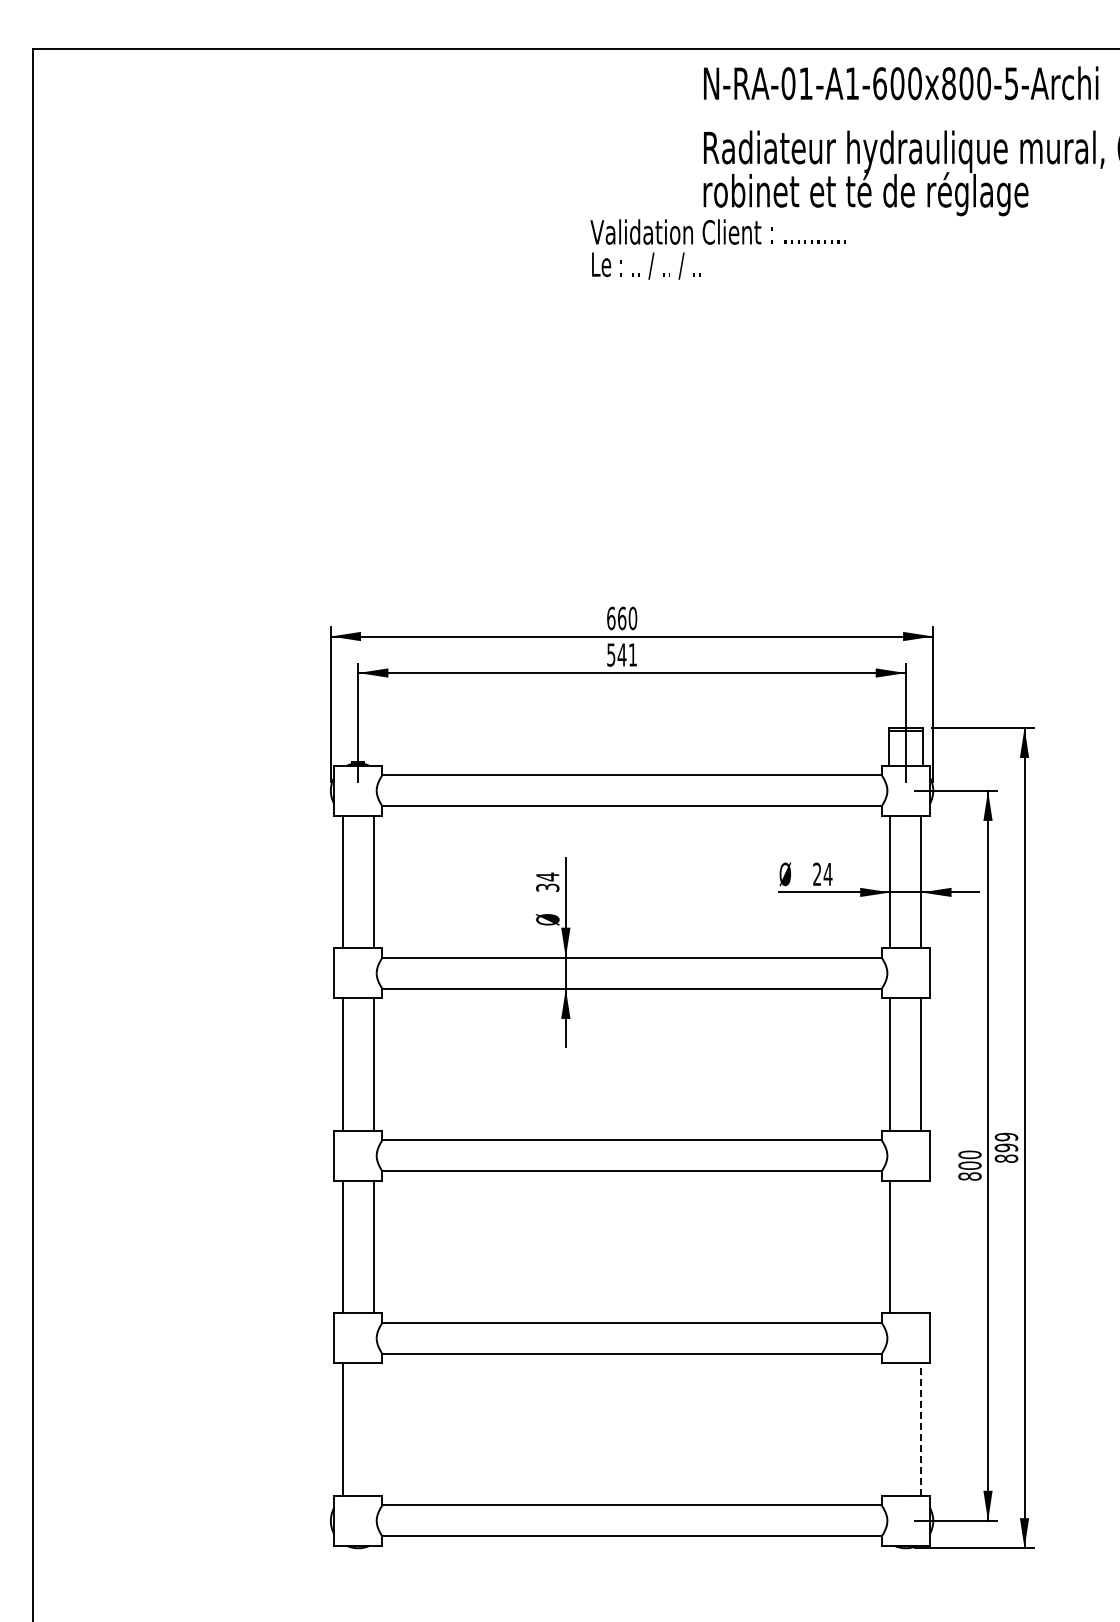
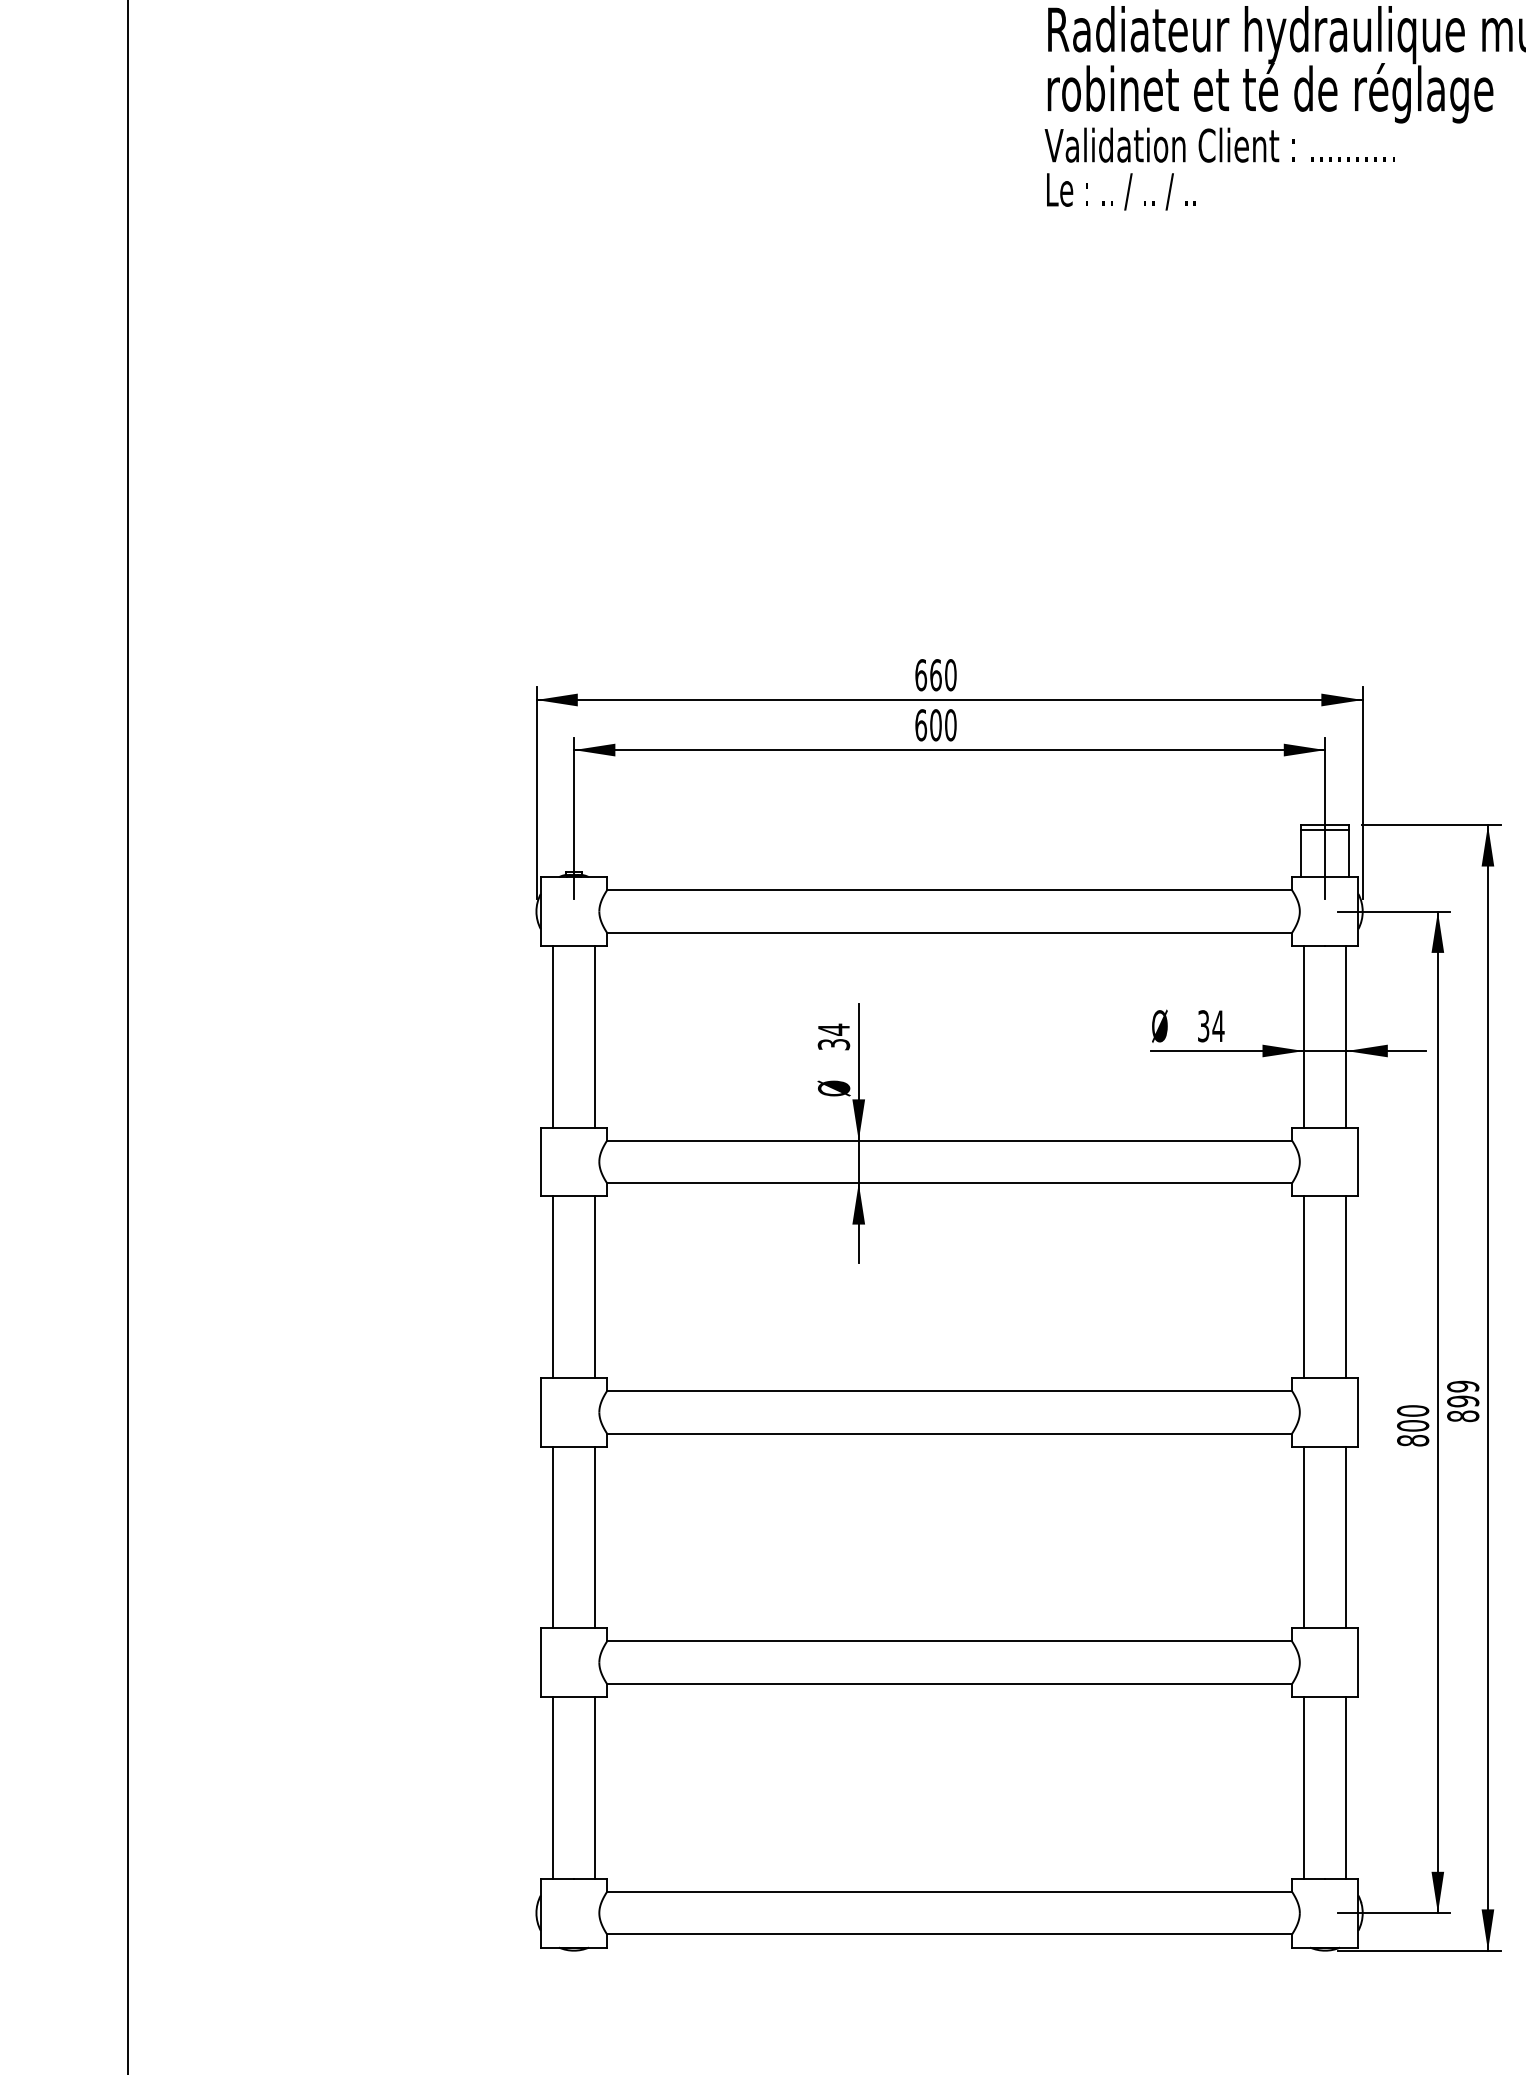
text: (717, 249) -> (1219, 169), moved
text: (622, 654) -> (936, 724), 541 -> 600
text: (817, 874) -> (1203, 1026), 24 -> 34
line: (921, 1246) -> (1346, 1536), added
line: (373, 1429) -> (594, 1787), added
line: (890, 1429) -> (1304, 1787), added
line: (921, 1429) -> (1346, 1787), dashed -> solid

